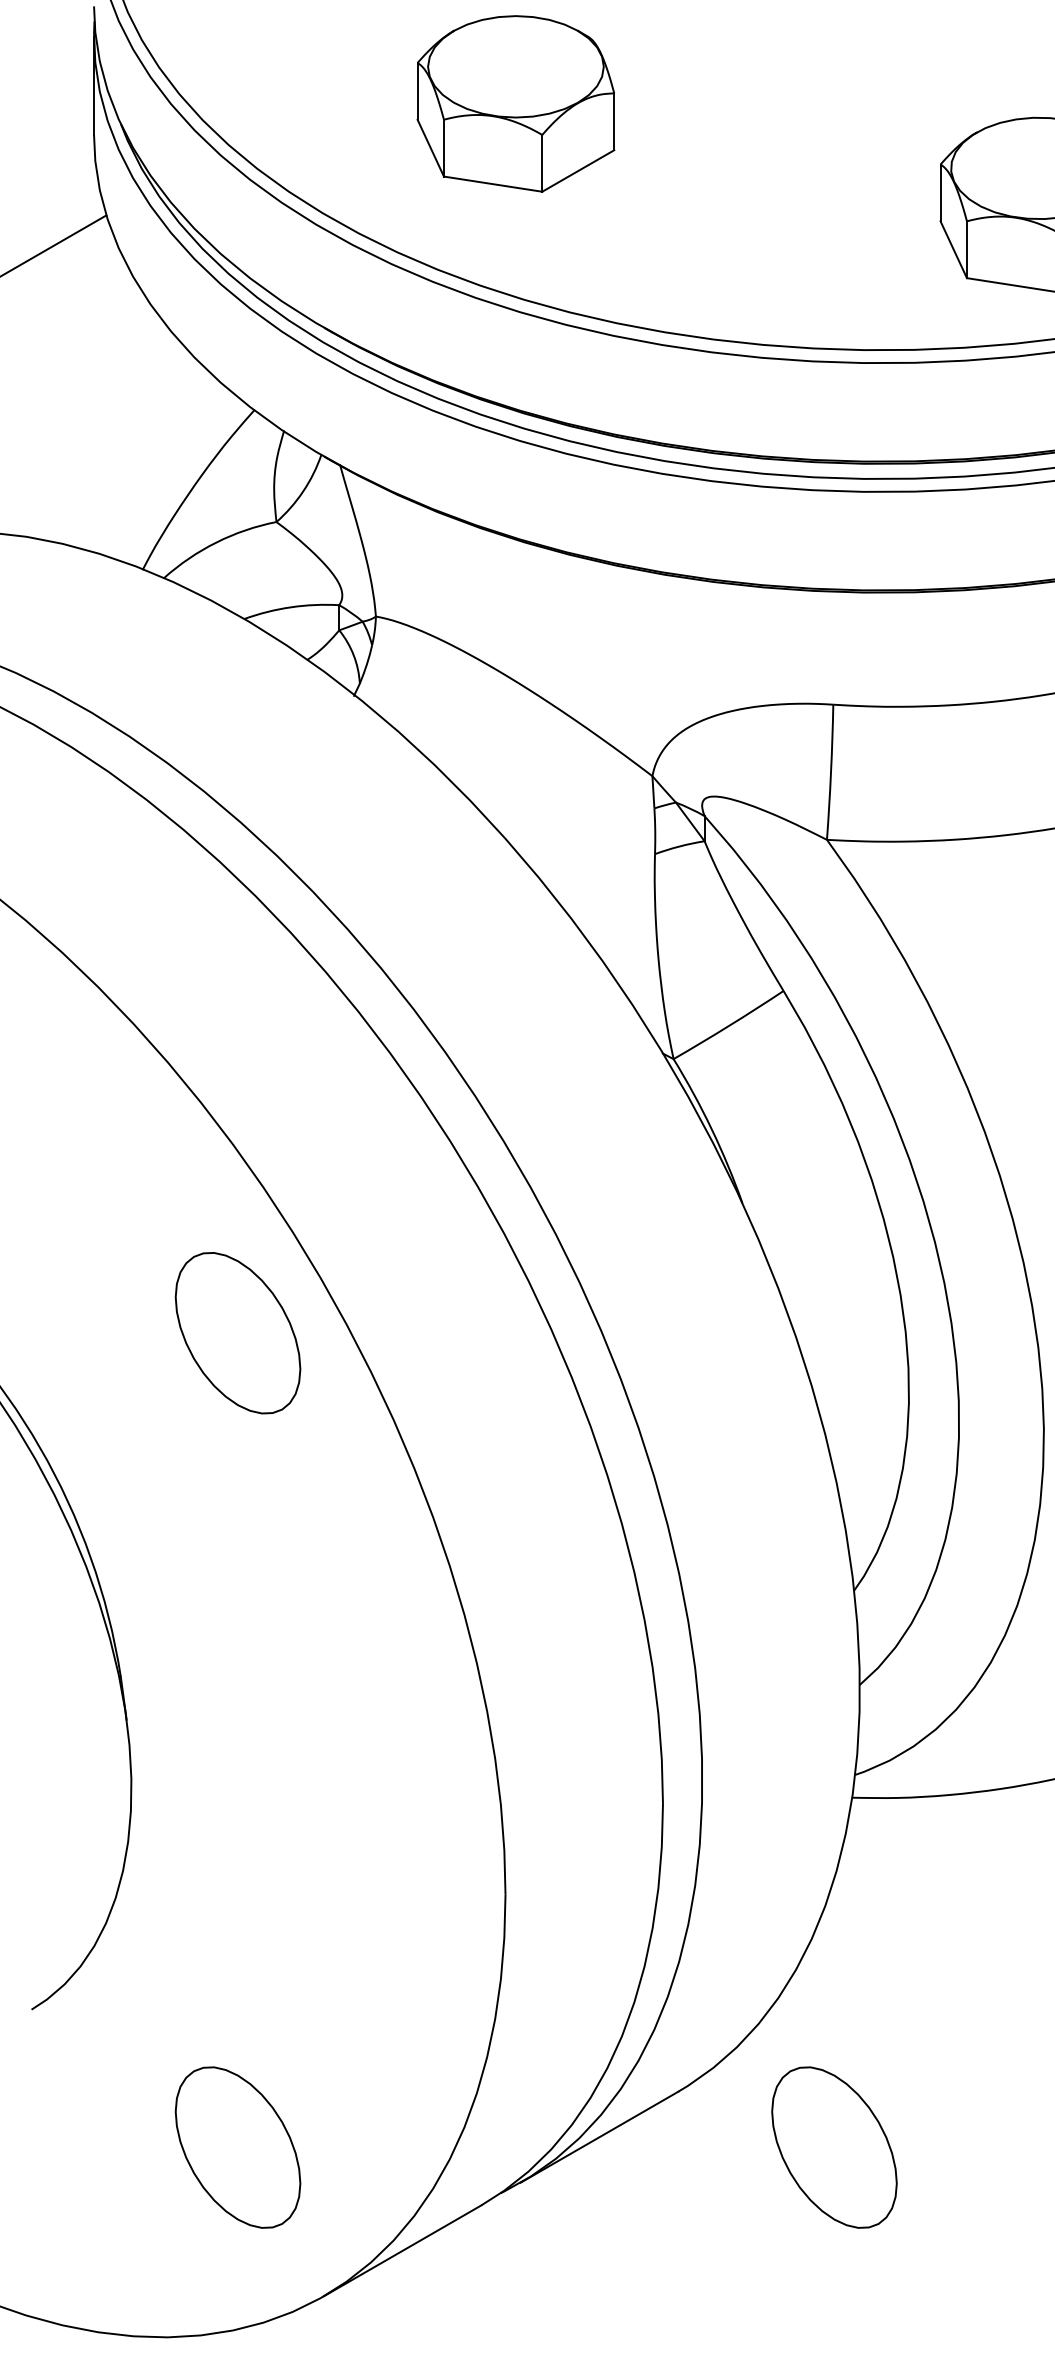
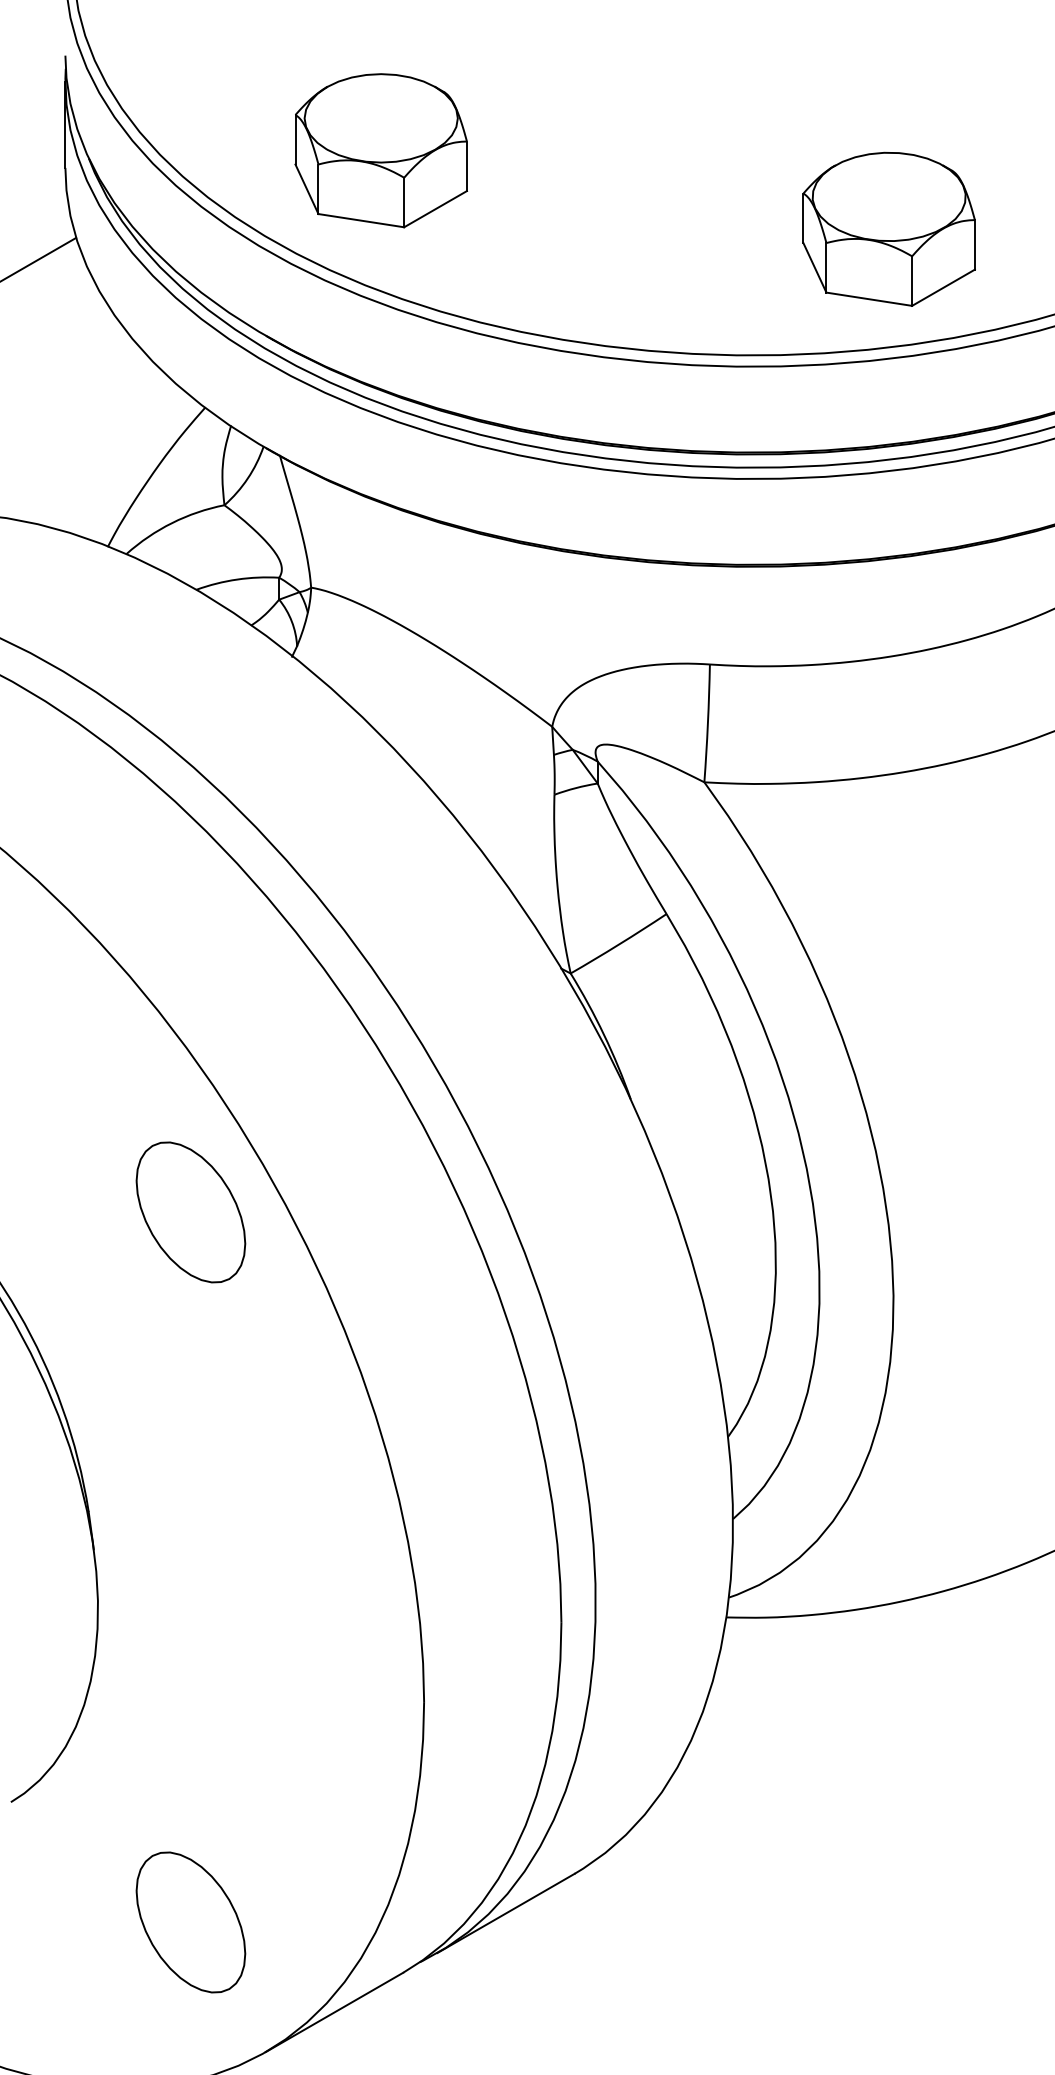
part: (515, 103) -> (380, 150), moved
part: (833, 2147) -> (710, 1922), removed

